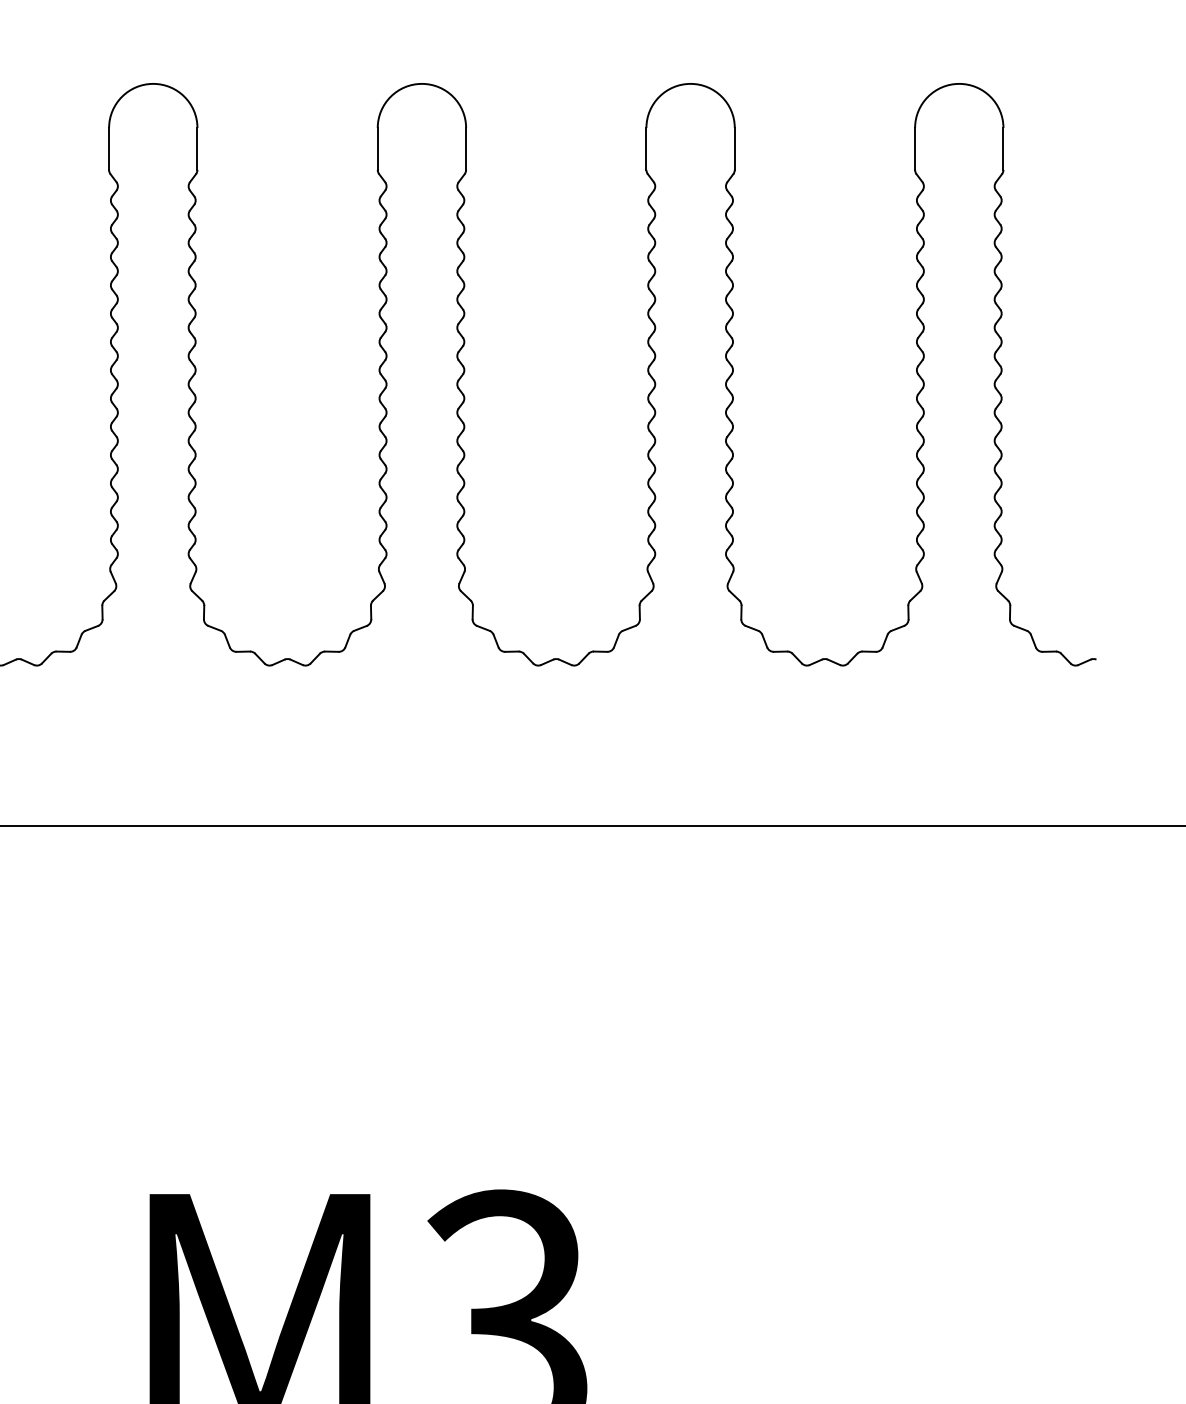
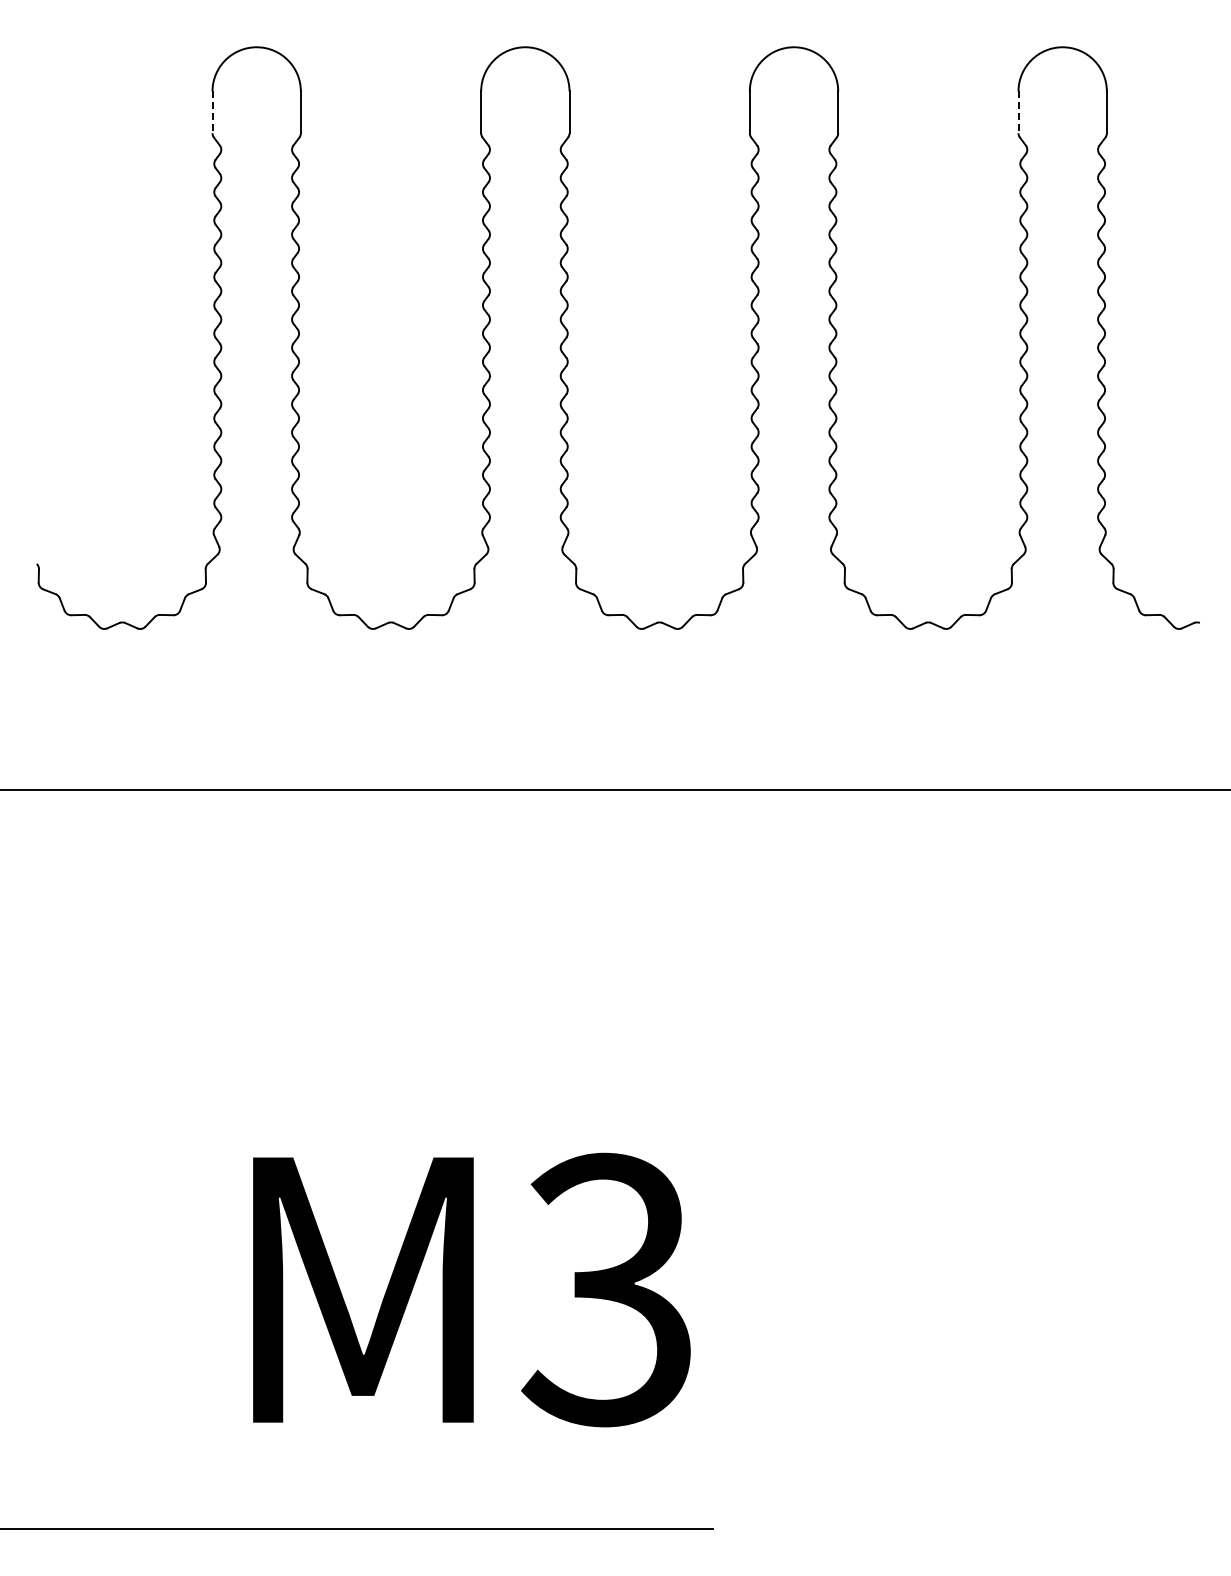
line: (109, 149) -> (212, 112), solid -> dashed
line: (915, 149) -> (1018, 112), solid -> dashed

